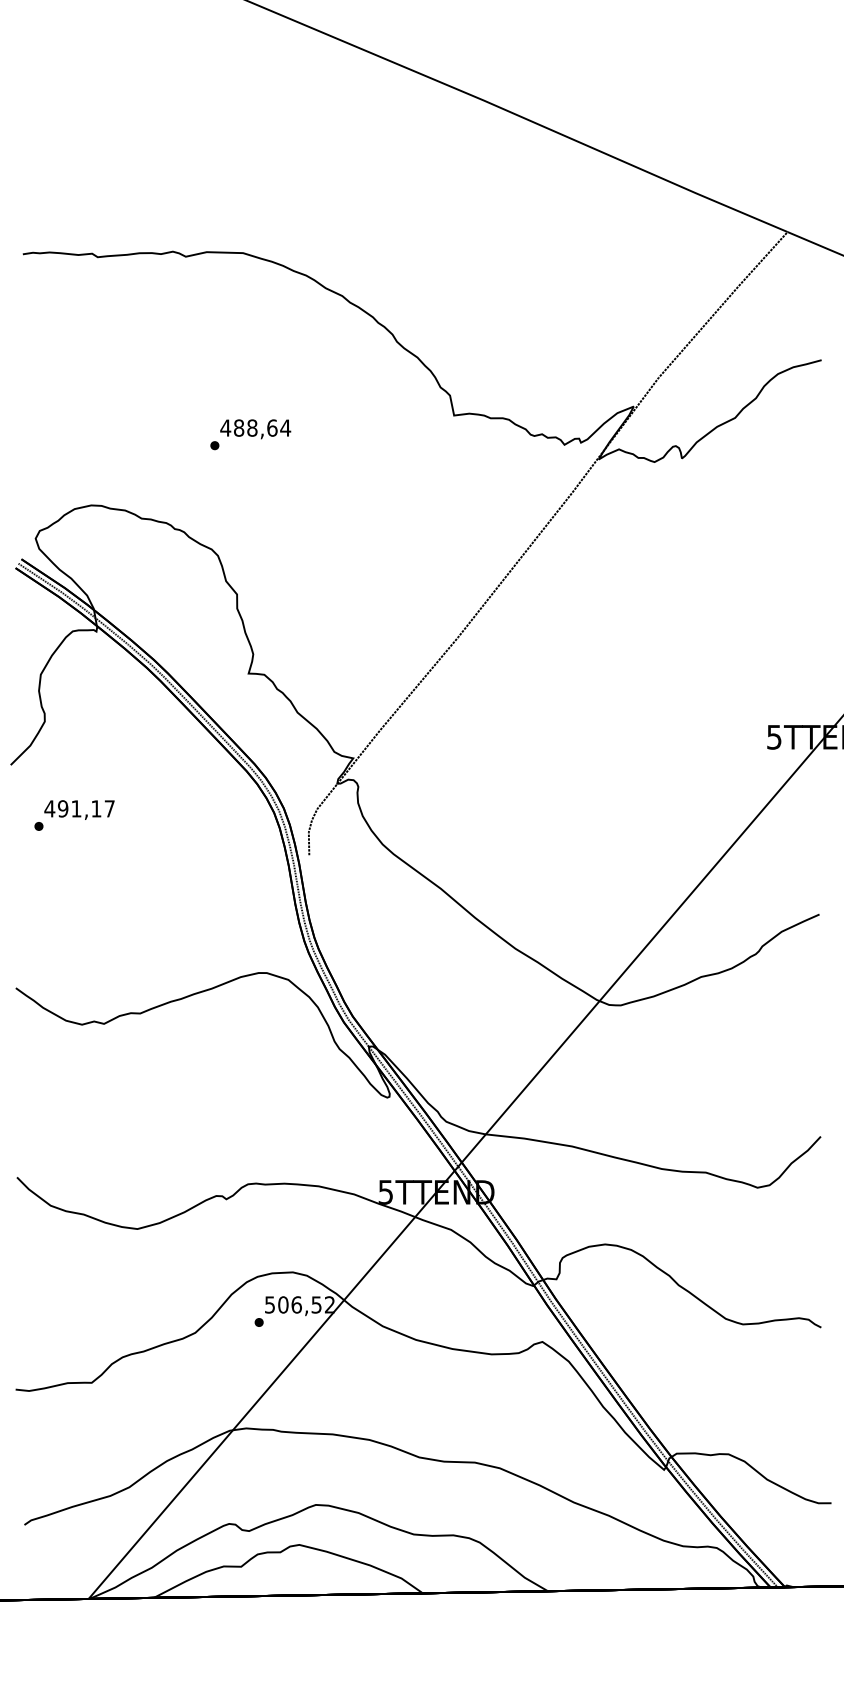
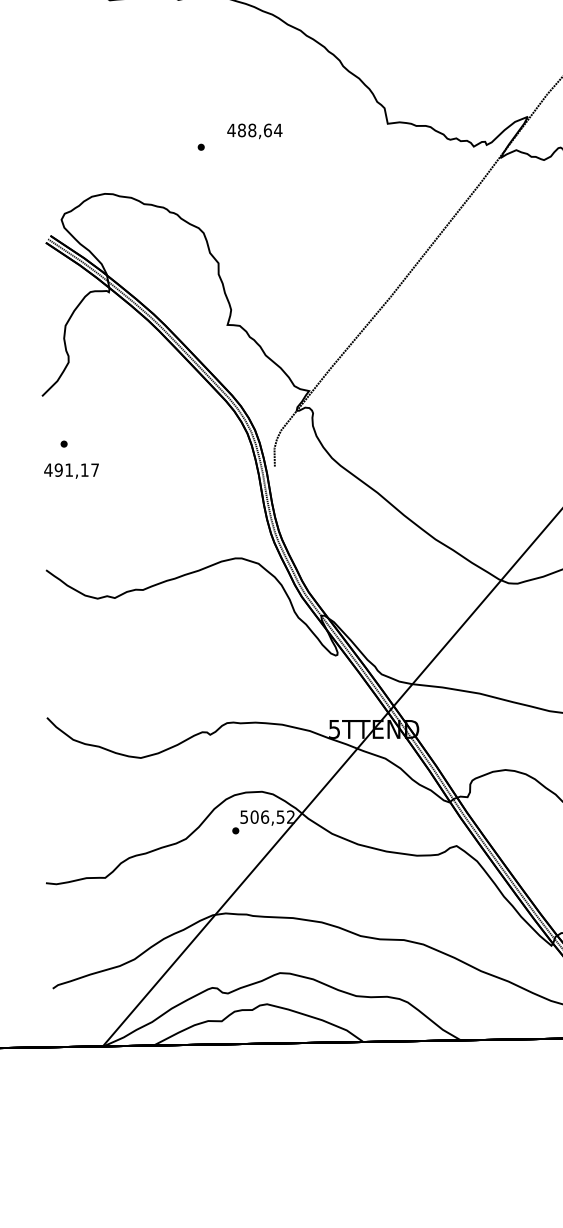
text: (255, 429) -> (254, 131), moved
text: (79, 809) -> (71, 470), moved

